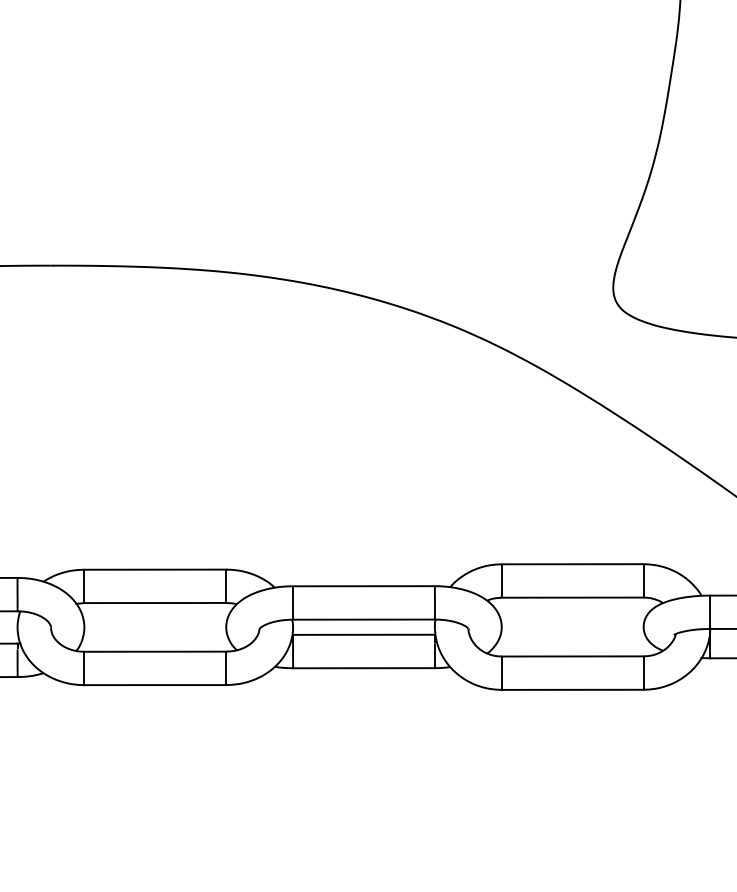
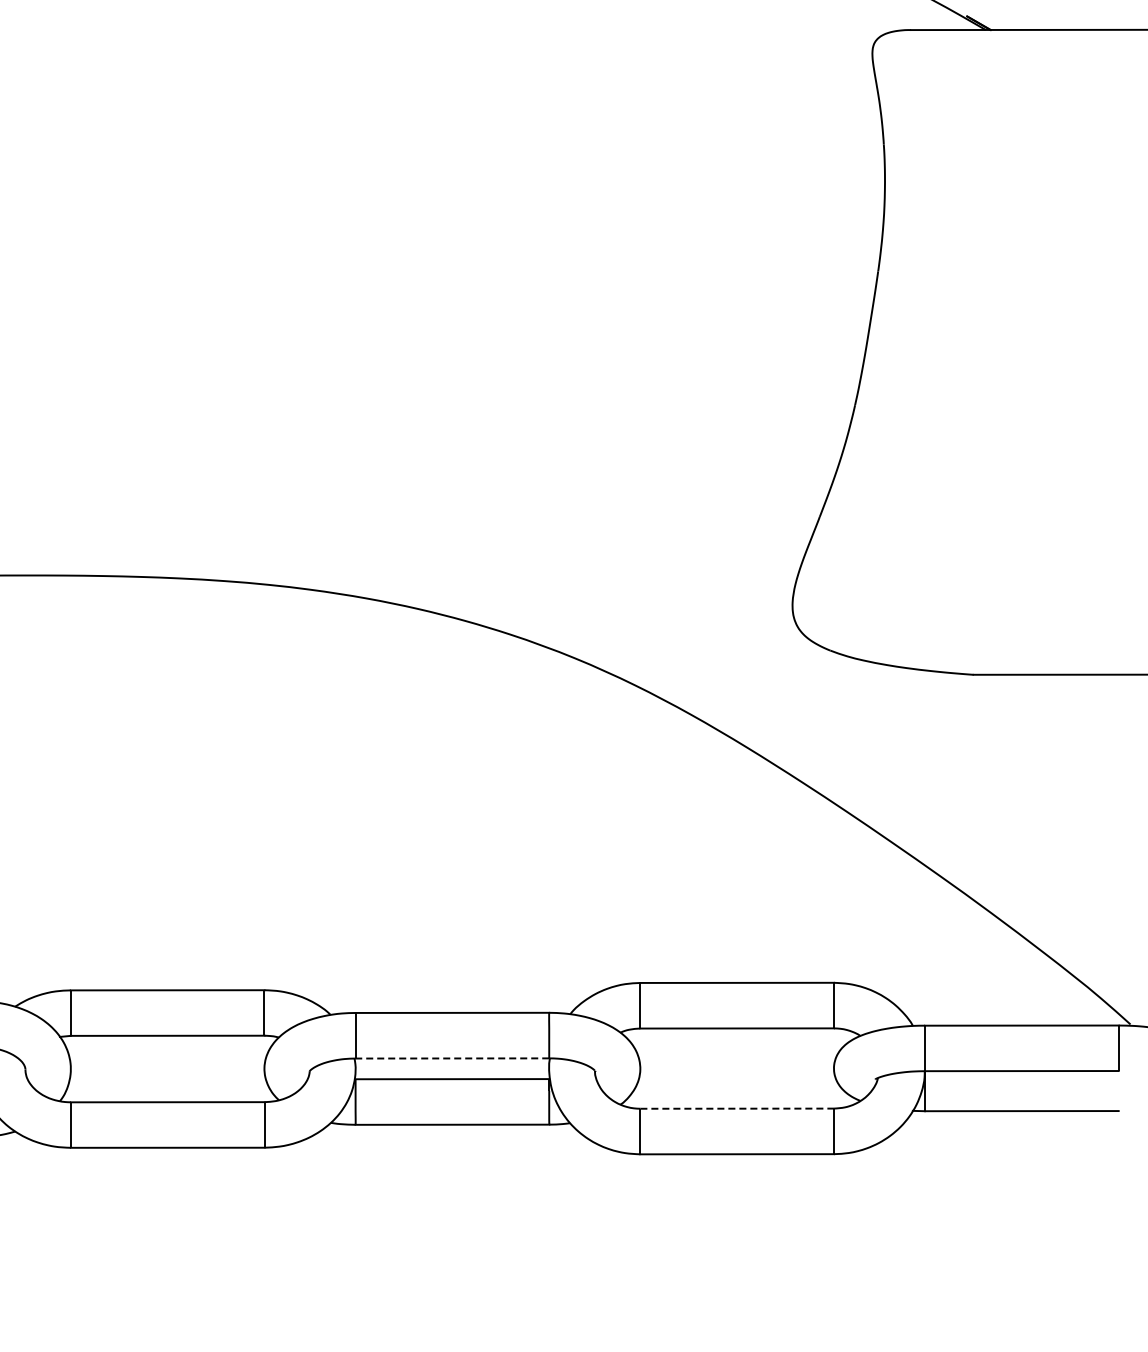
line: (364, 619) -> (452, 1058), solid -> dashed
line: (572, 656) -> (737, 1108), solid -> dashed

